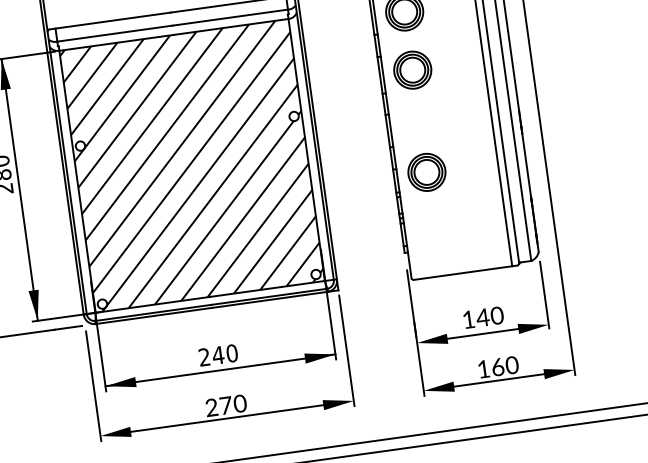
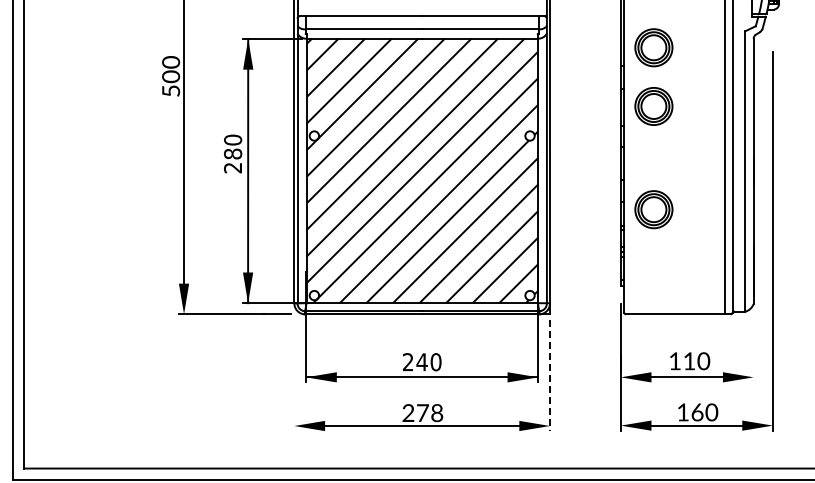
line: (544, 294) -> (753, 346), removed
text: (482, 318) -> (688, 361), 140 -> 110
line: (347, 350) -> (550, 375), solid -> dashed
line: (93, 386) -> (294, 375), removed
text: (239, 404) -> (436, 413), 270 -> 278

